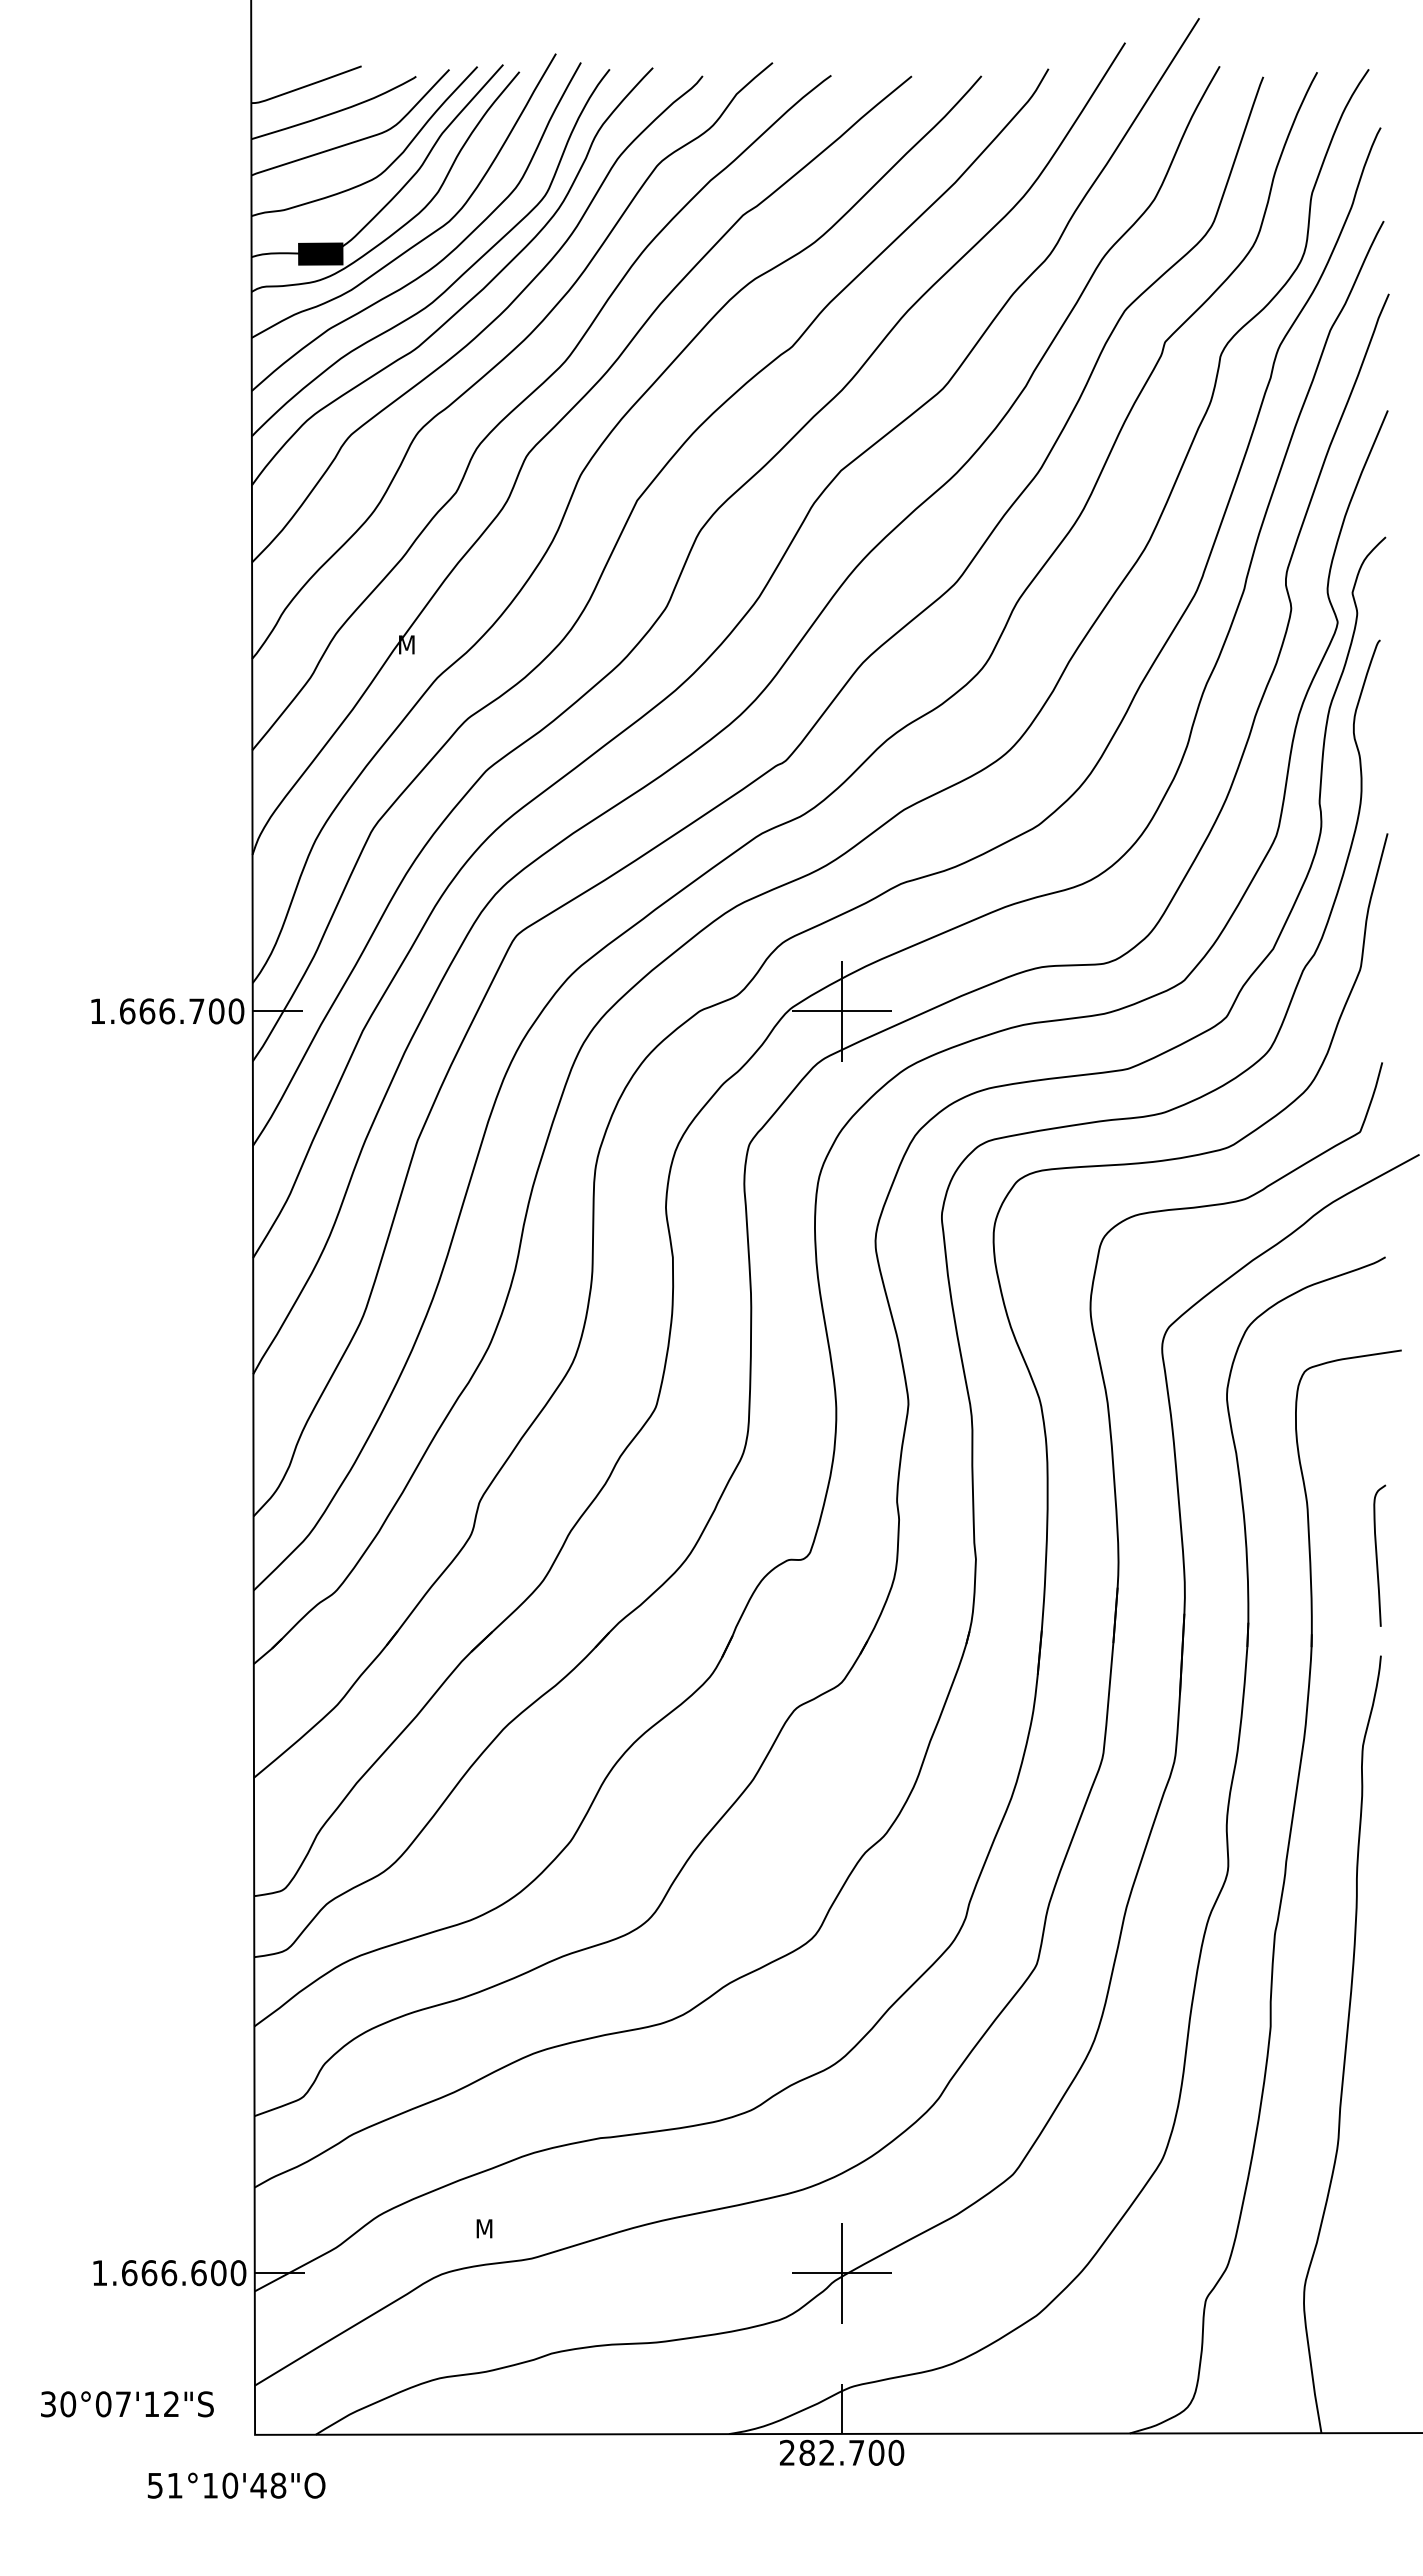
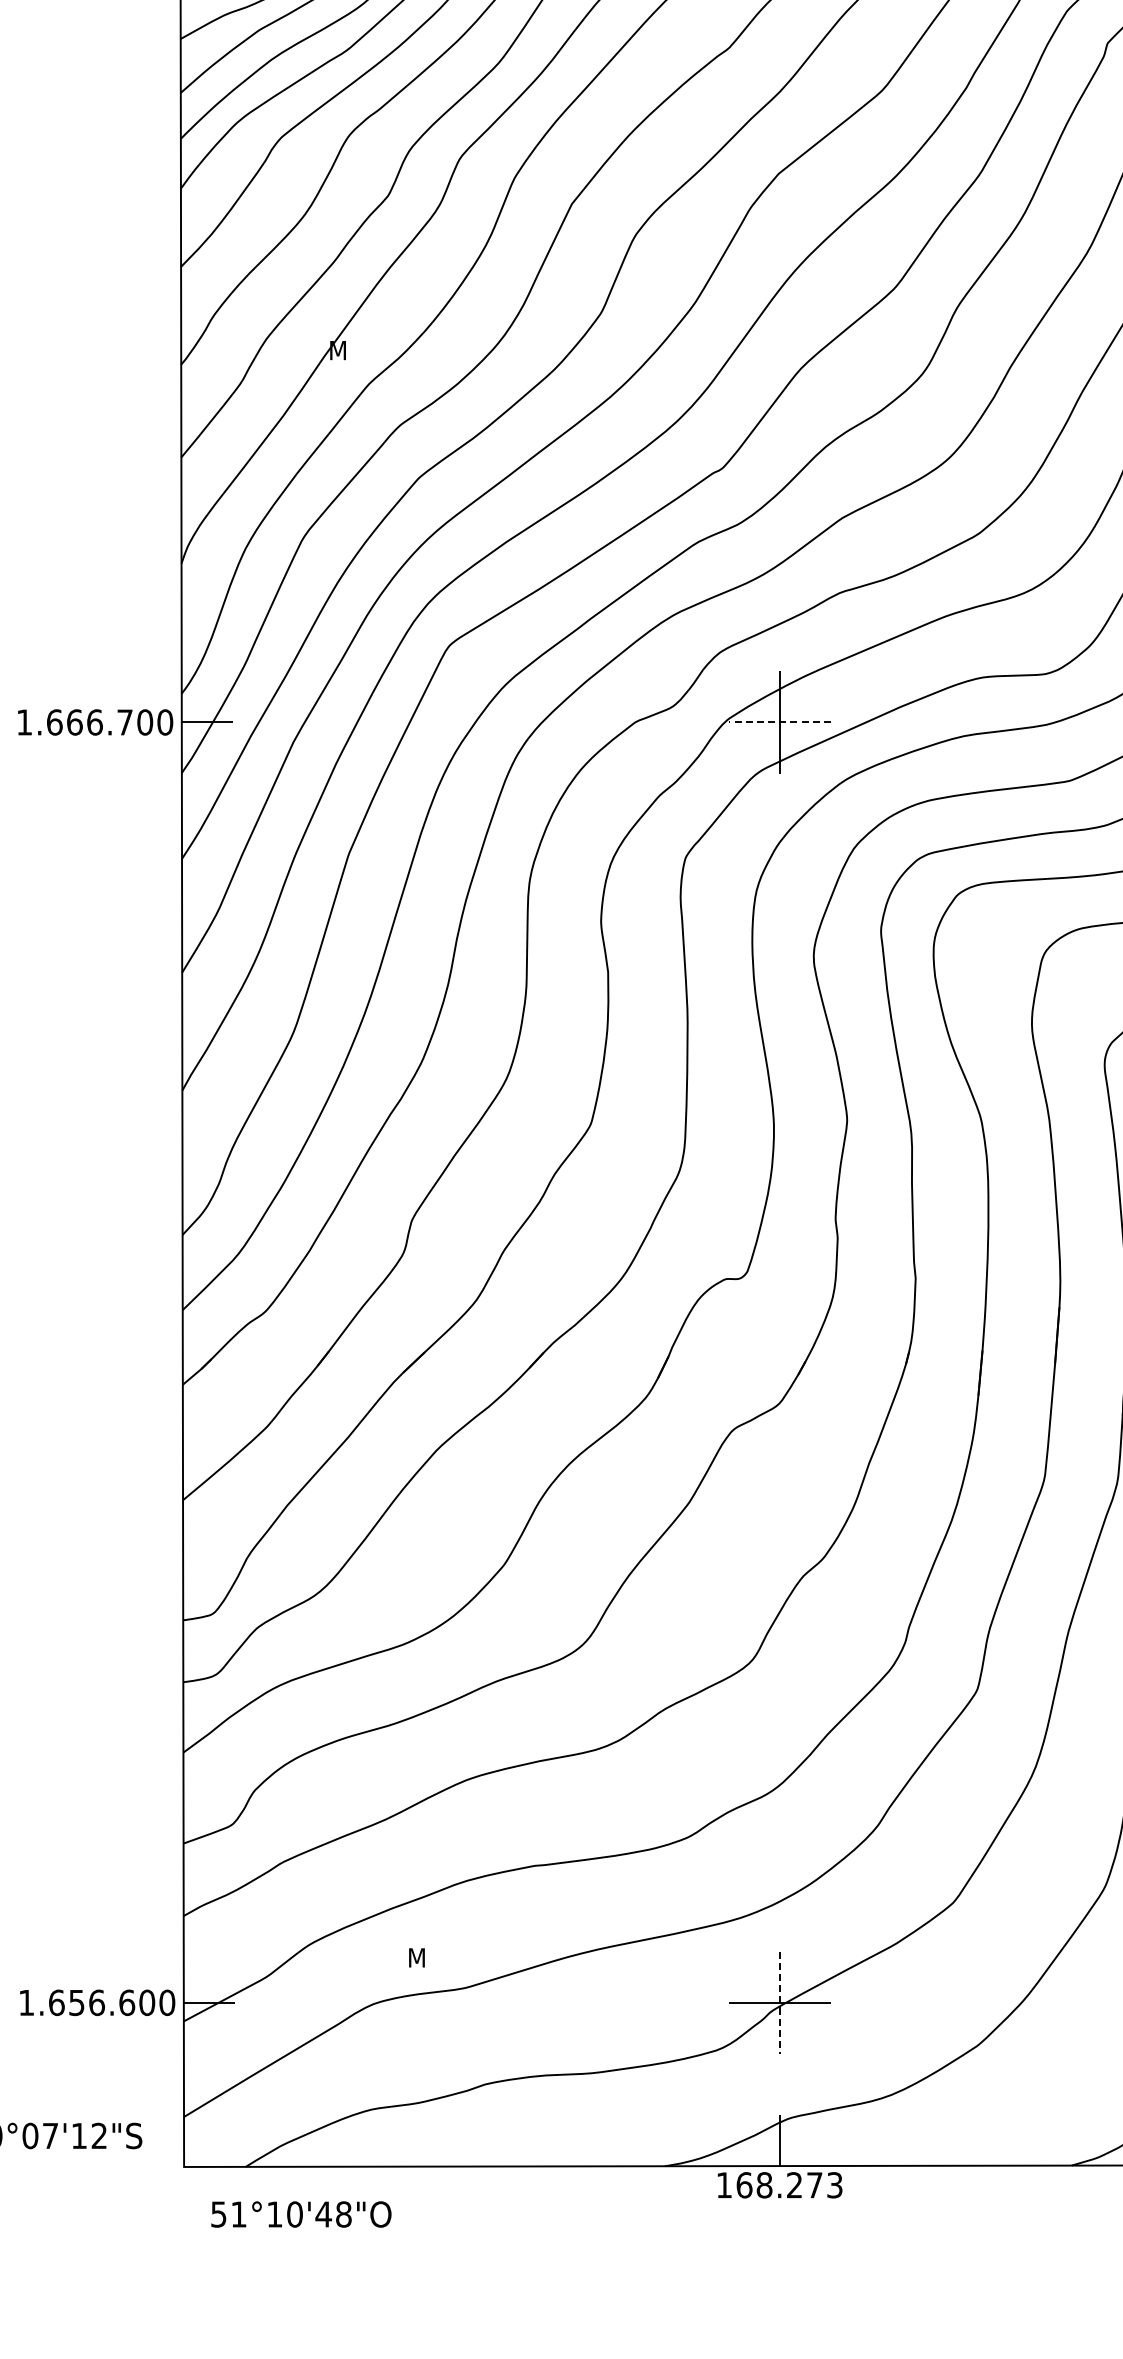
line: (841, 1011) -> (779, 722), solid -> dashed
text: (149, 2273) -> (76, 2003), 1.666.600 -> 1.656.600
line: (841, 2273) -> (779, 2003), solid -> dashed
text: (841, 2452) -> (779, 2184), 282.700 -> 168.273
text: (236, 2485) -> (301, 2214), moved

